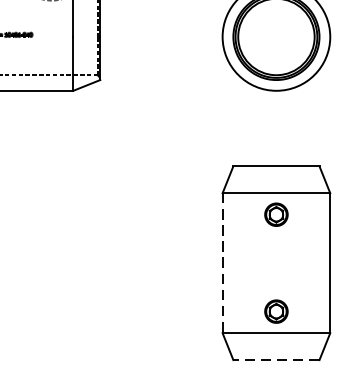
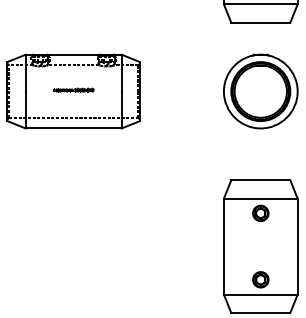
line: (222, 263) -> (223, 246), dashed -> solid
line: (276, 360) -> (260, 313), dashed -> solid

